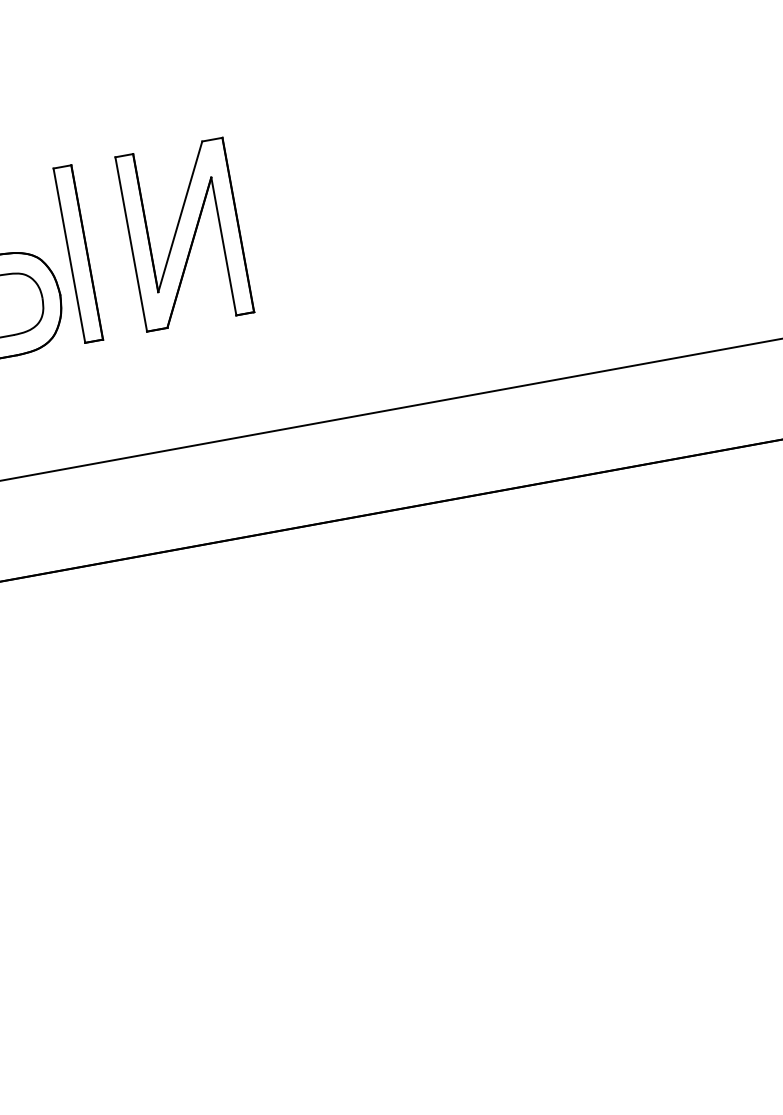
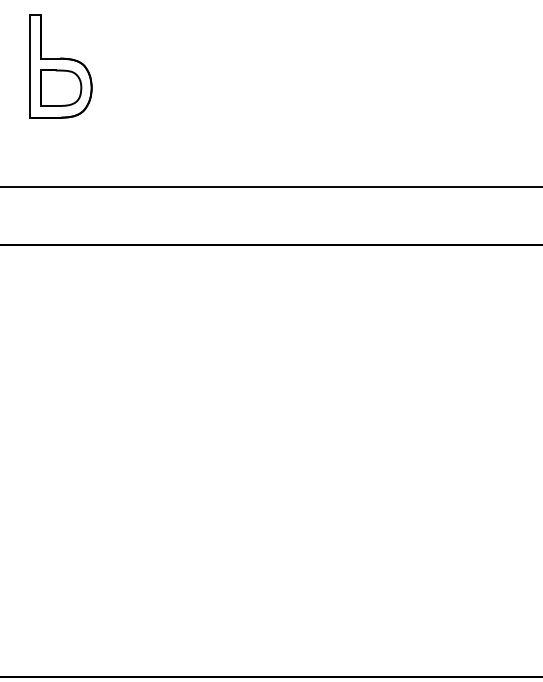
part: (184, 234) -> (168, 66), removed
part: (78, 253) -> (106, 66), removed

